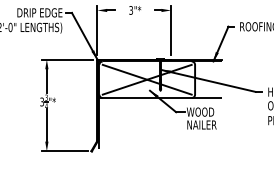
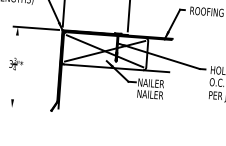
line: (46, 81) -> (16, 46), removed
text: (201, 111) -> (150, 82), WOOD -> NAILER
line: (46, 125) -> (13, 85), removed
line: (64, 151) -> (27, 109), removed

